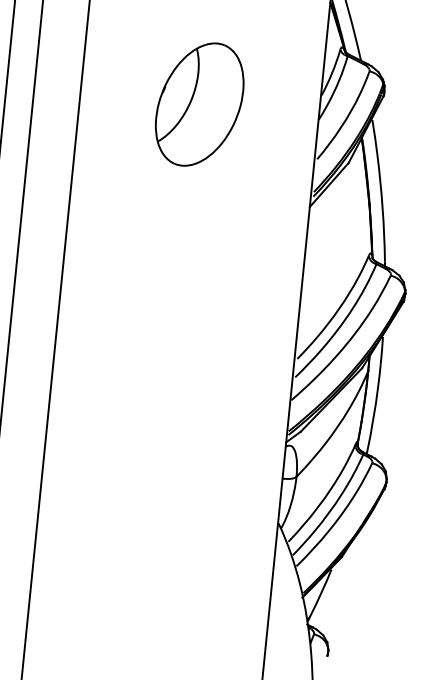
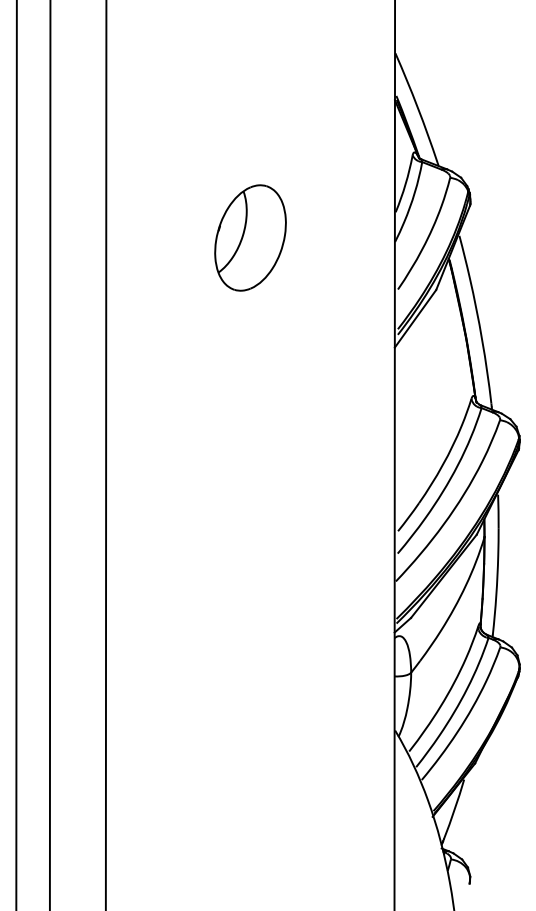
part: (199, 104) -> (250, 237), size x0.7

